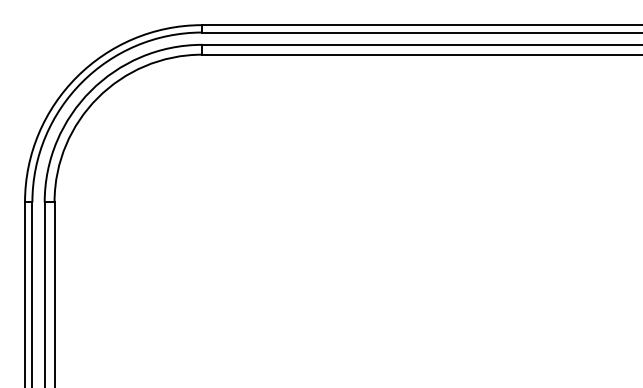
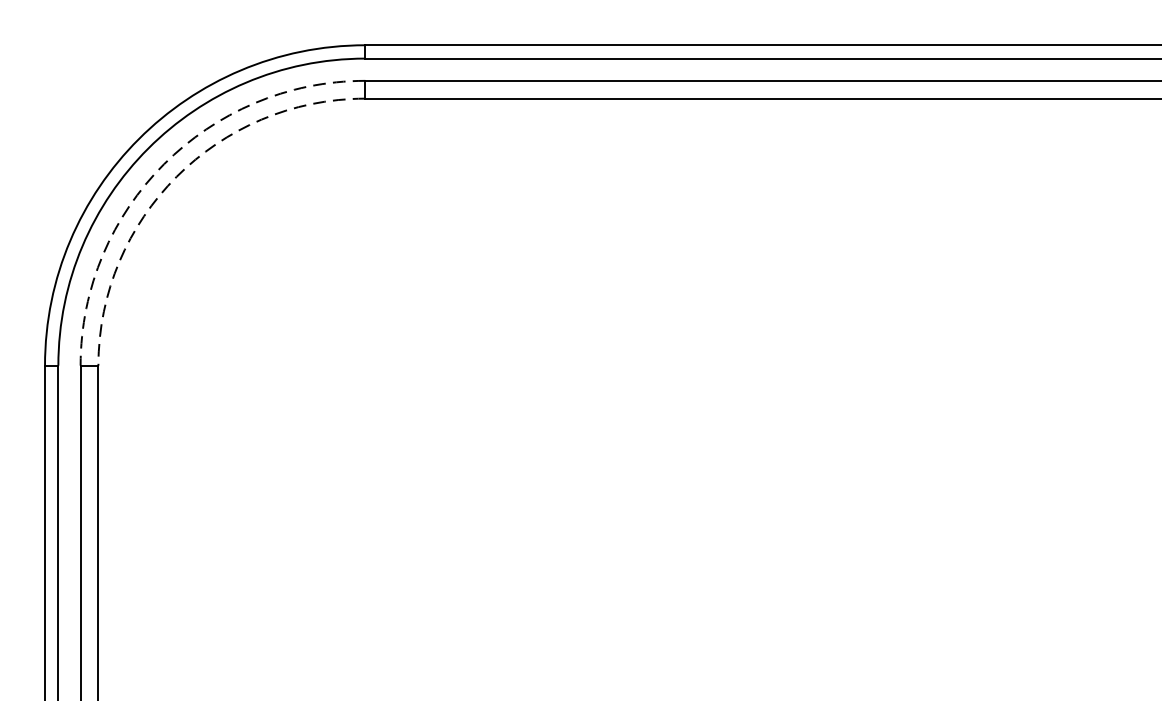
arc: (90, 90) -> (163, 163), solid -> dashed
arc: (97, 97) -> (176, 176), solid -> dashed

